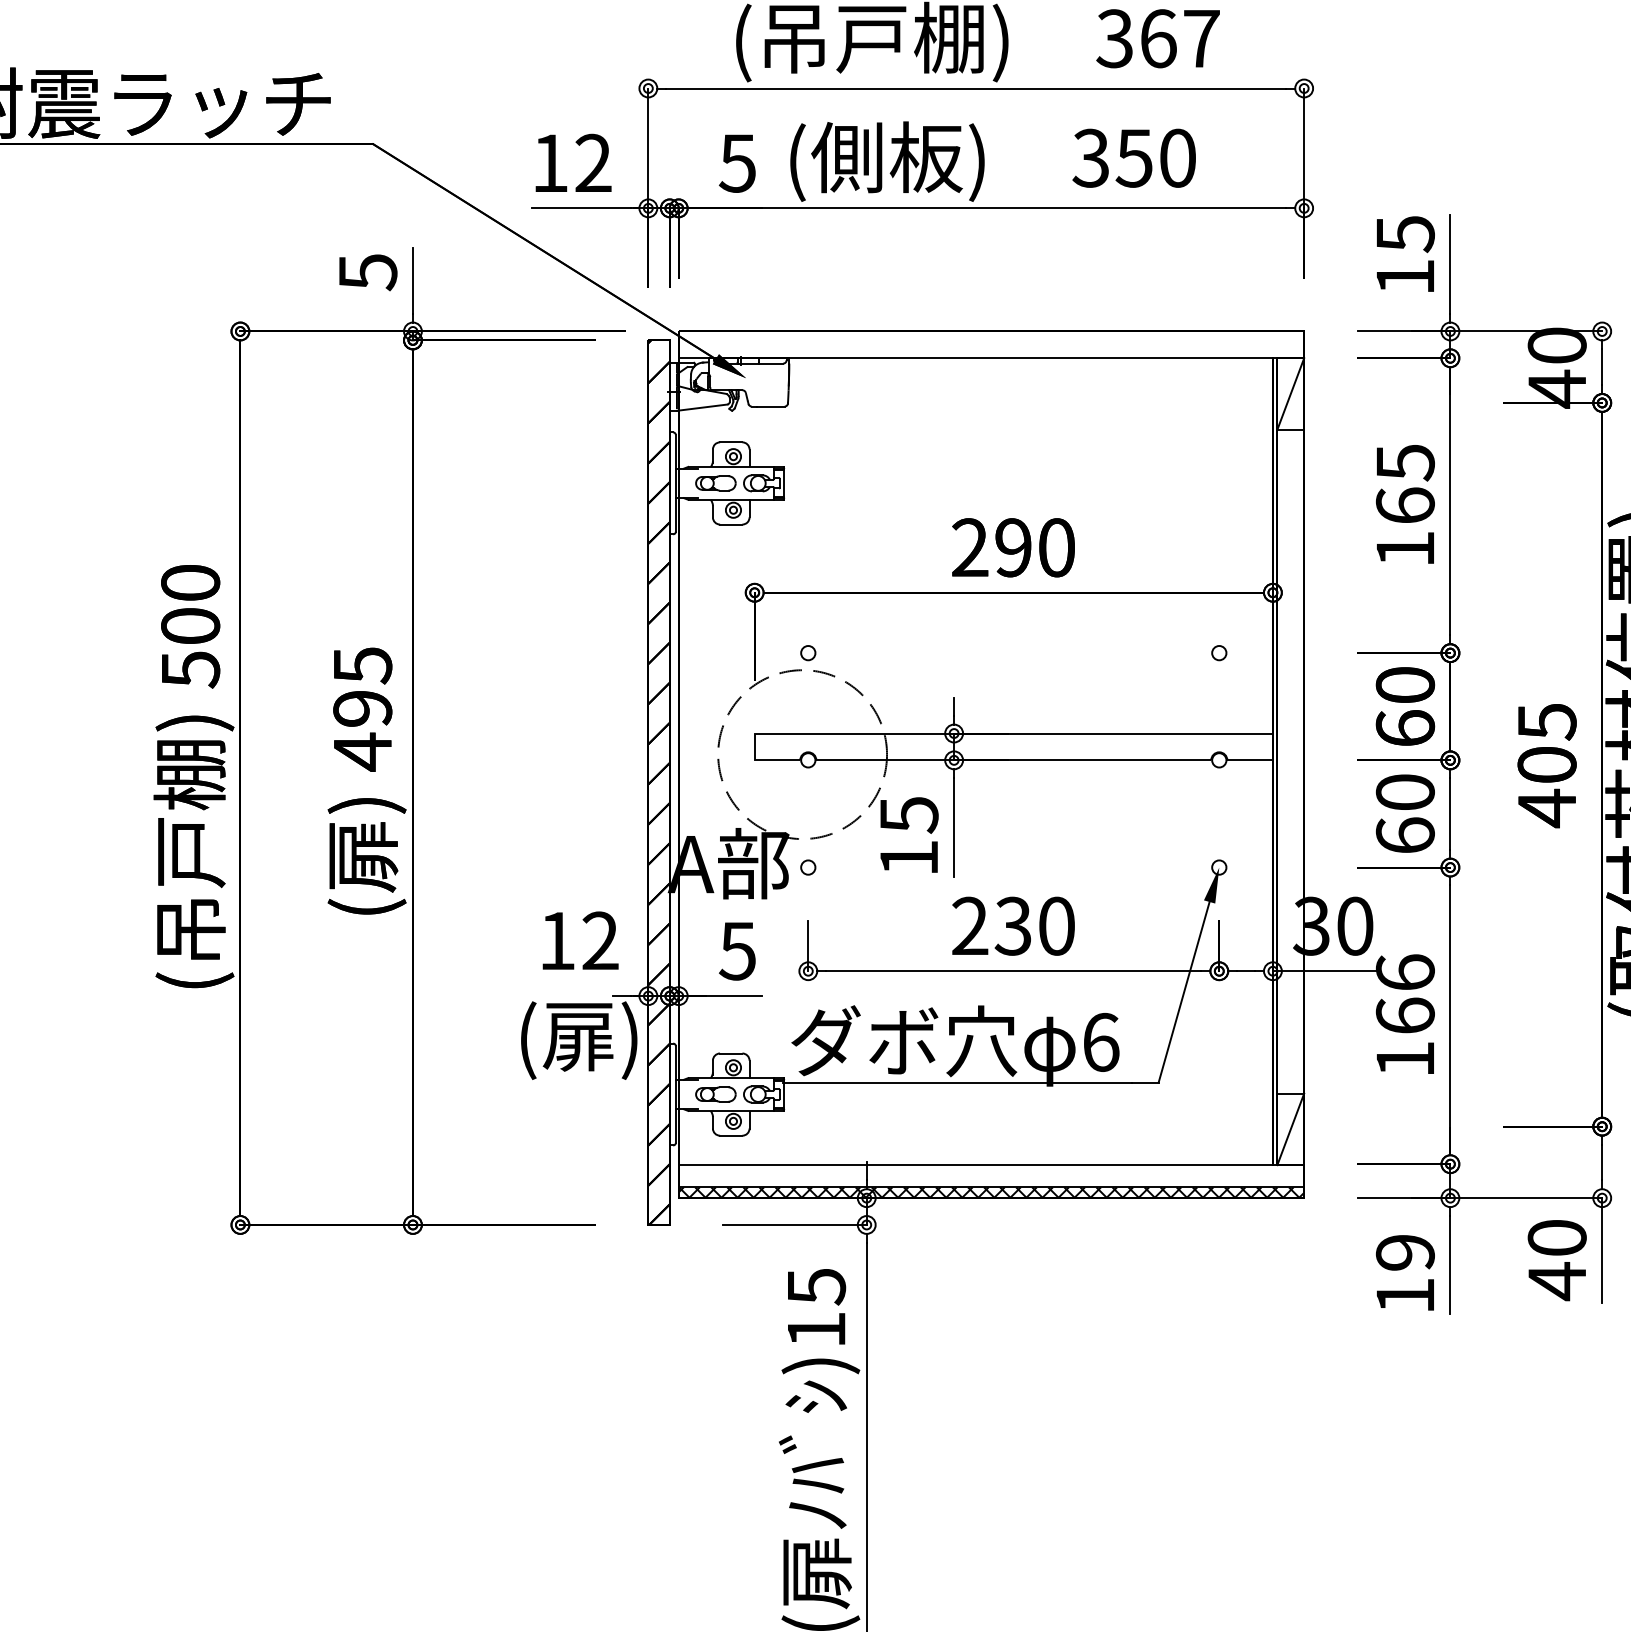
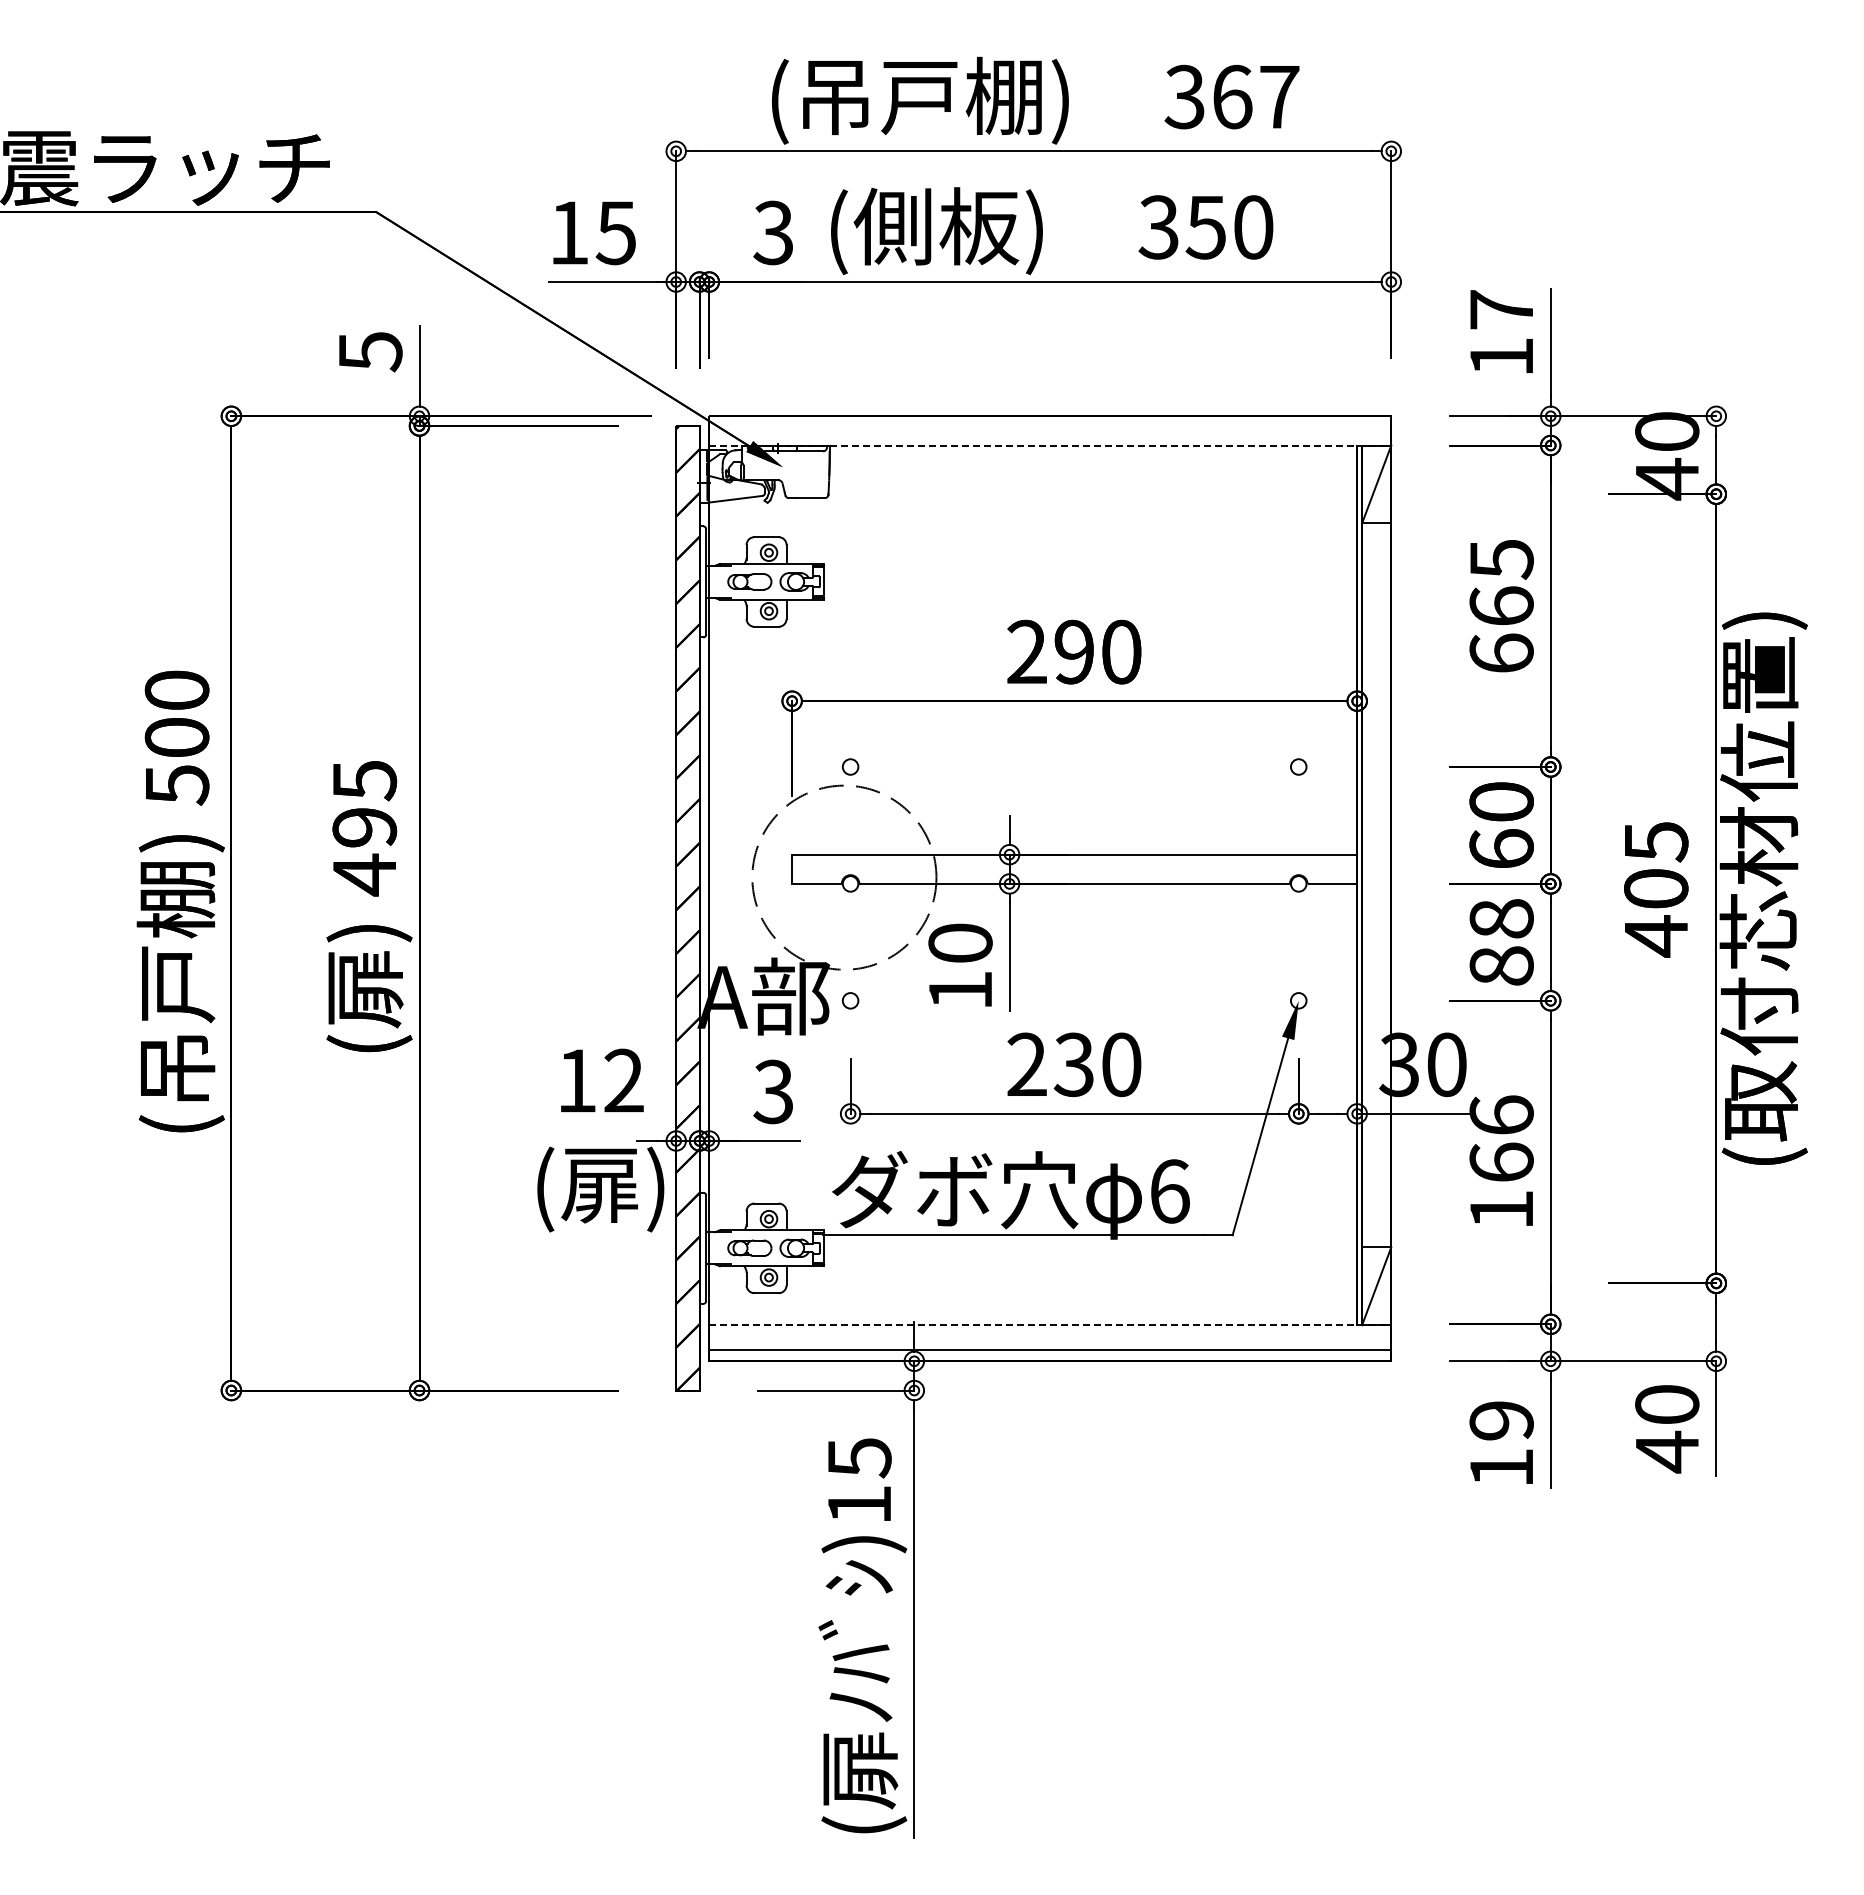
text: (592, 162) -> (615, 232), 12 -> 15
text: (737, 162) -> (773, 232), 5 -> 3
text: (1405, 234) -> (1501, 310), 15 -> 17
line: (991, 358) -> (1050, 445), solid -> dashed
text: (1405, 548) -> (1501, 652), 165 -> 665
text: (1405, 814) -> (1501, 942), 60 -> 88
text: (909, 815) -> (960, 943), 15 -> 10
text: (737, 950) -> (773, 1091), 5 -> 3
line: (991, 1165) -> (1050, 1325), solid -> dashed
hatch: (991, 1192) -> (1050, 1355), removed

